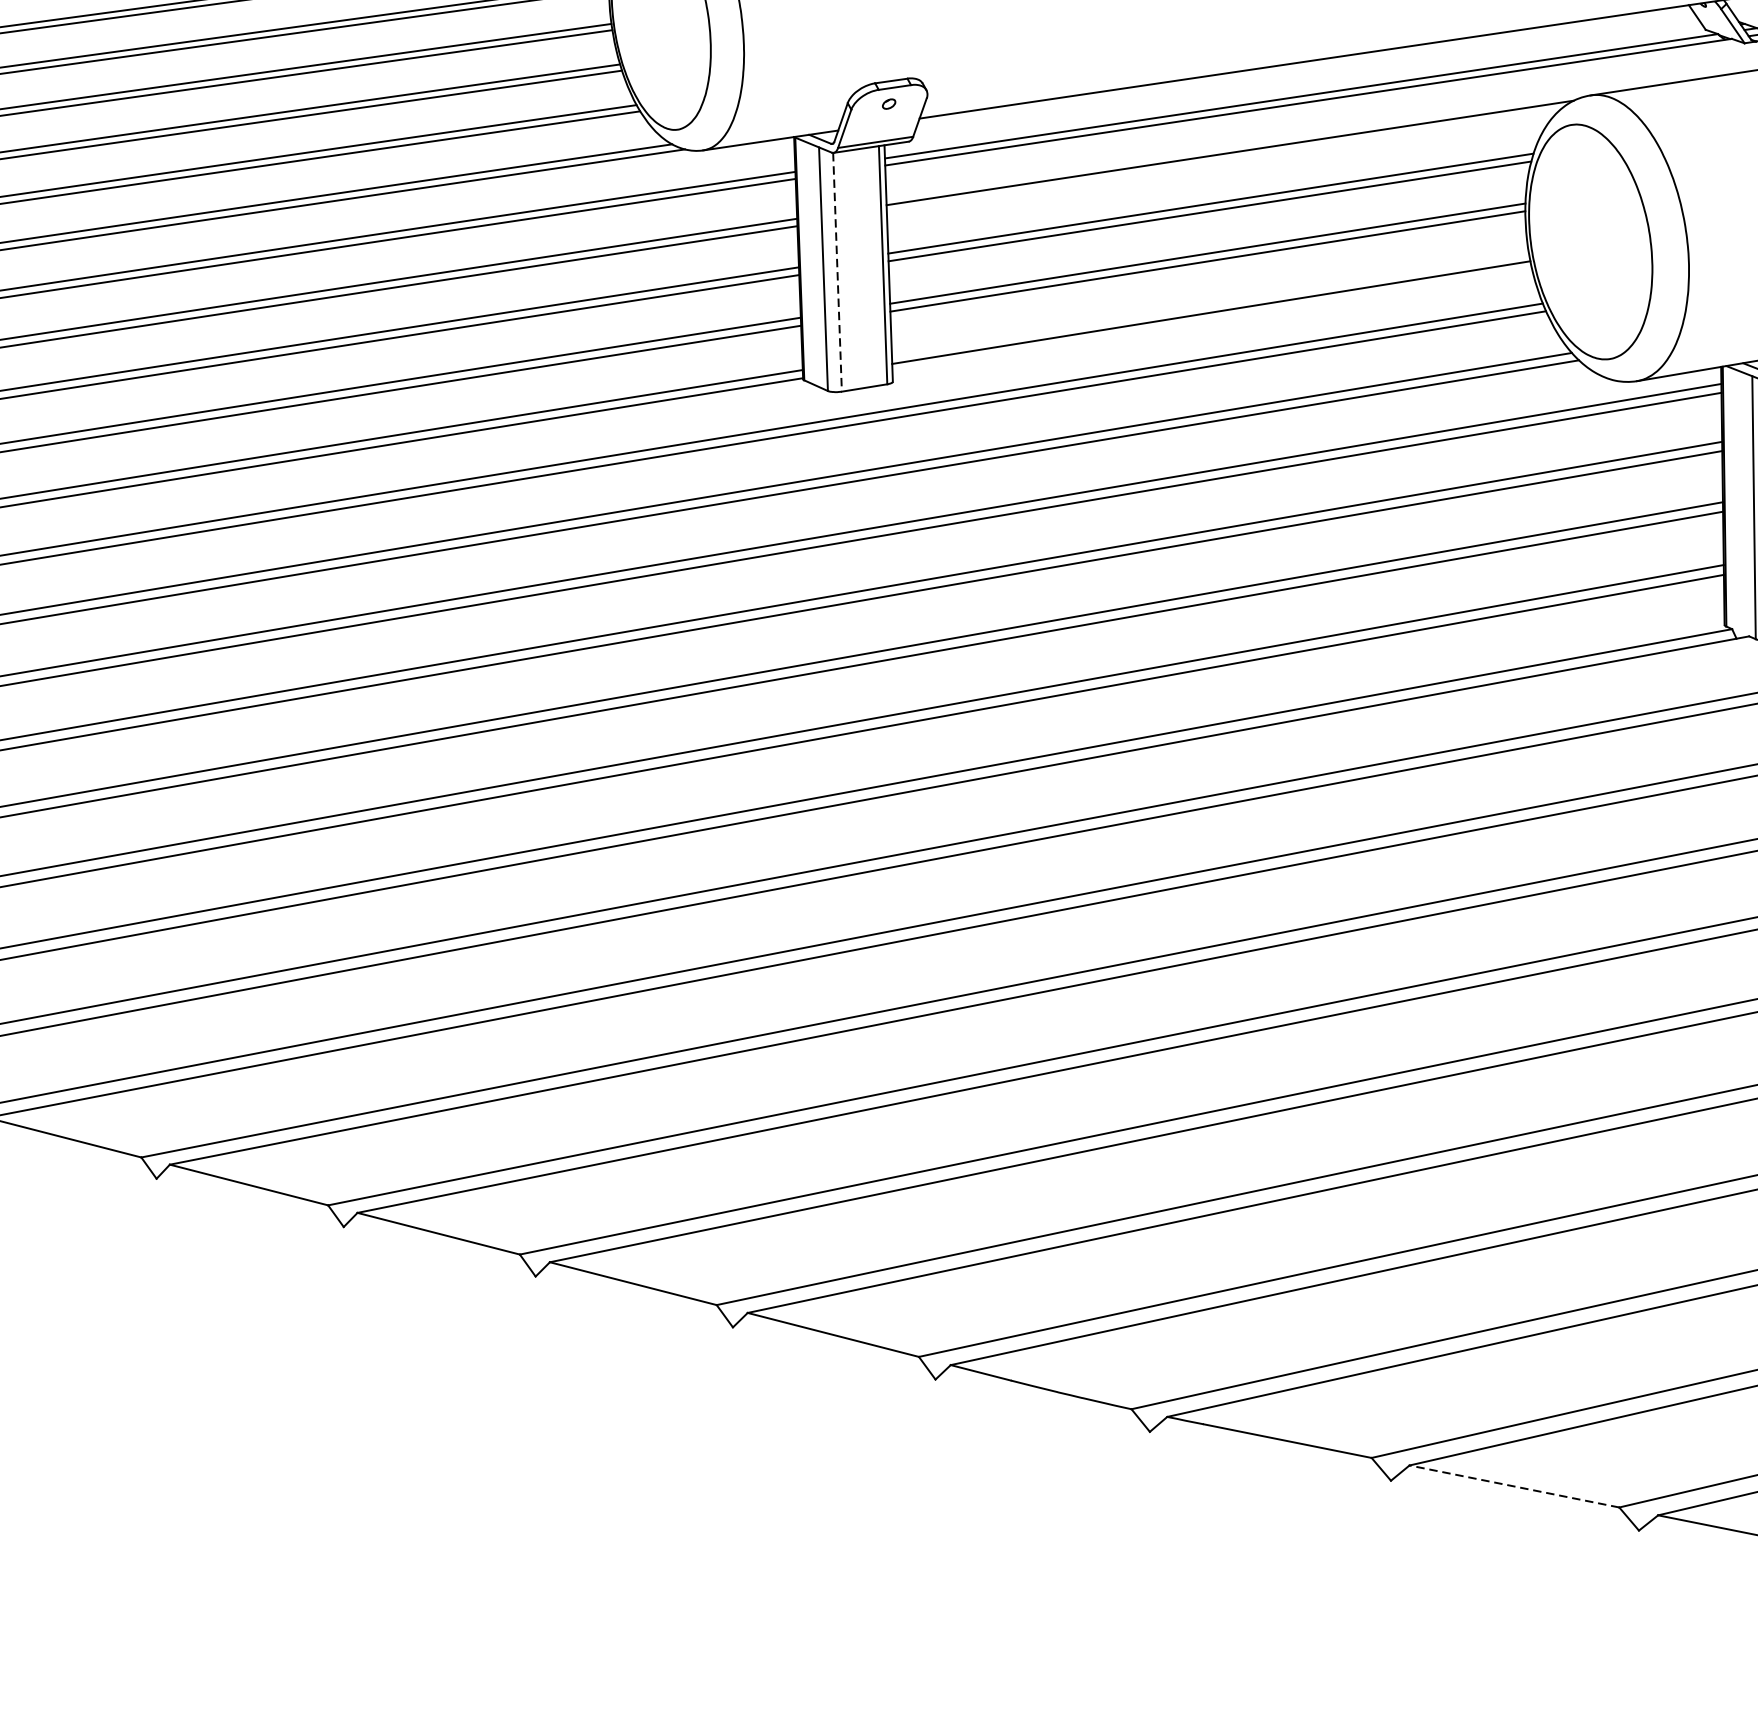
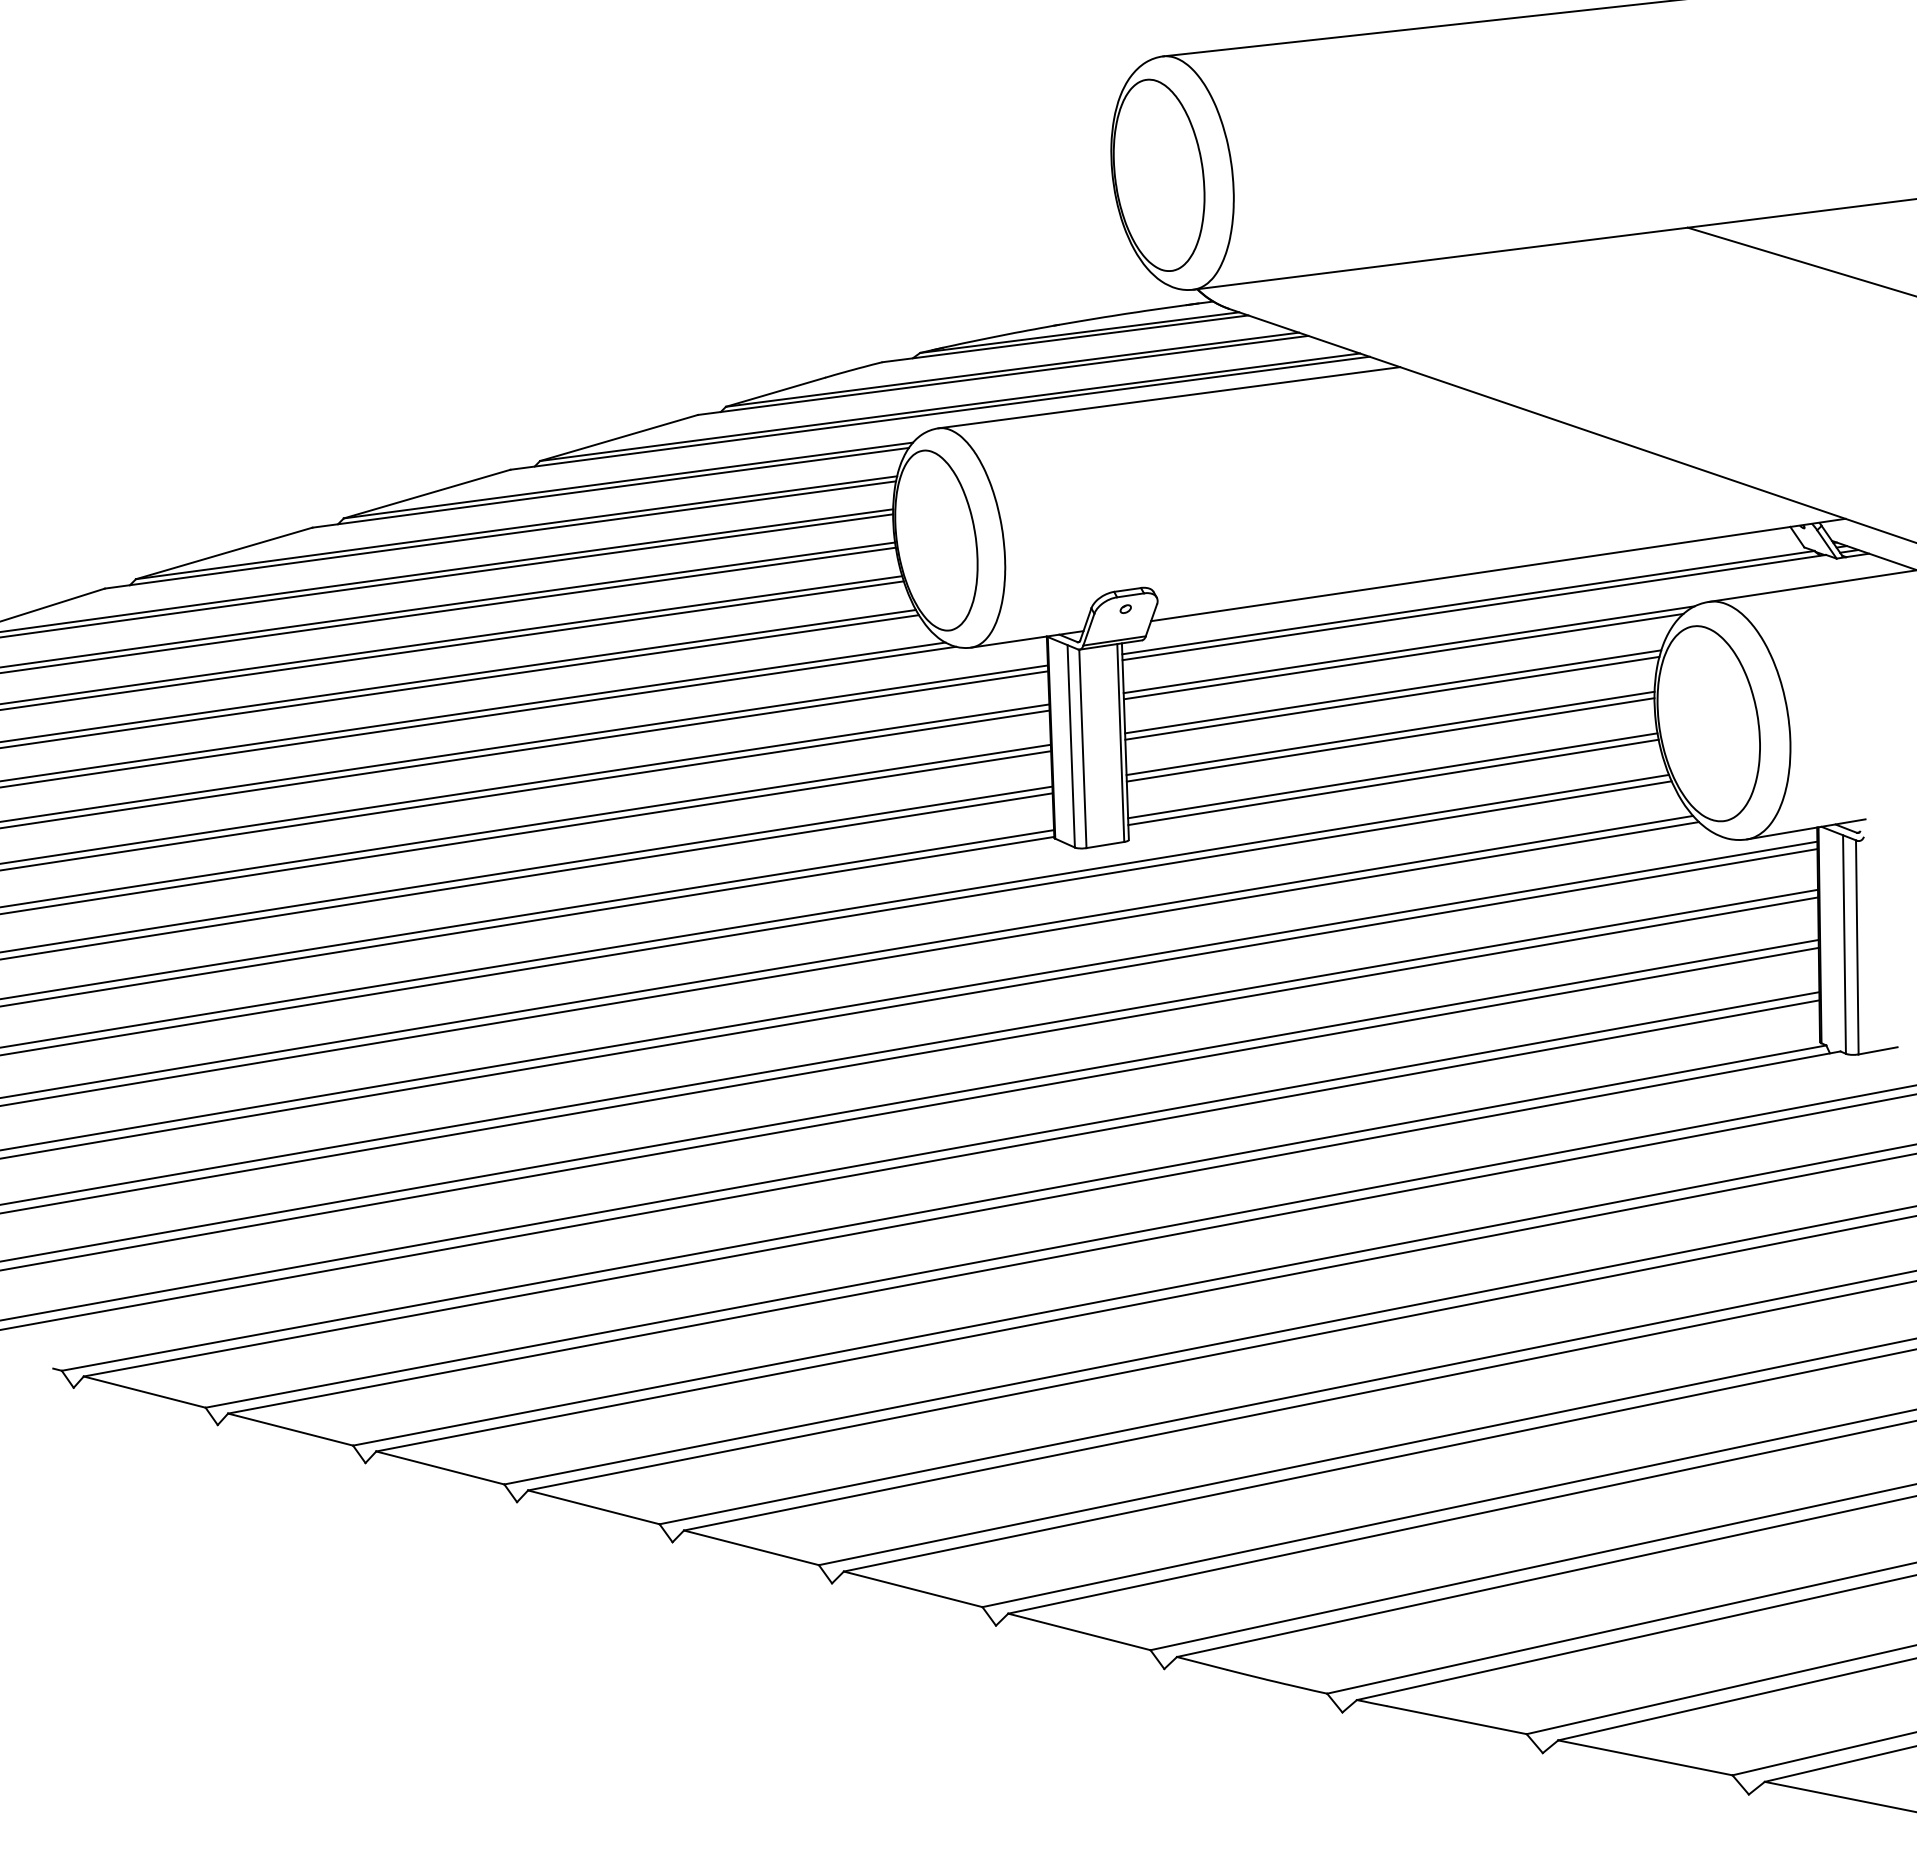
line: (1223, 161) -> (1403, 656), added
line: (837, 273) -> (1082, 749), dashed -> solid
line: (1210, 304) -> (1392, 775), added
line: (1514, 1486) -> (1645, 1757), dashed -> solid

